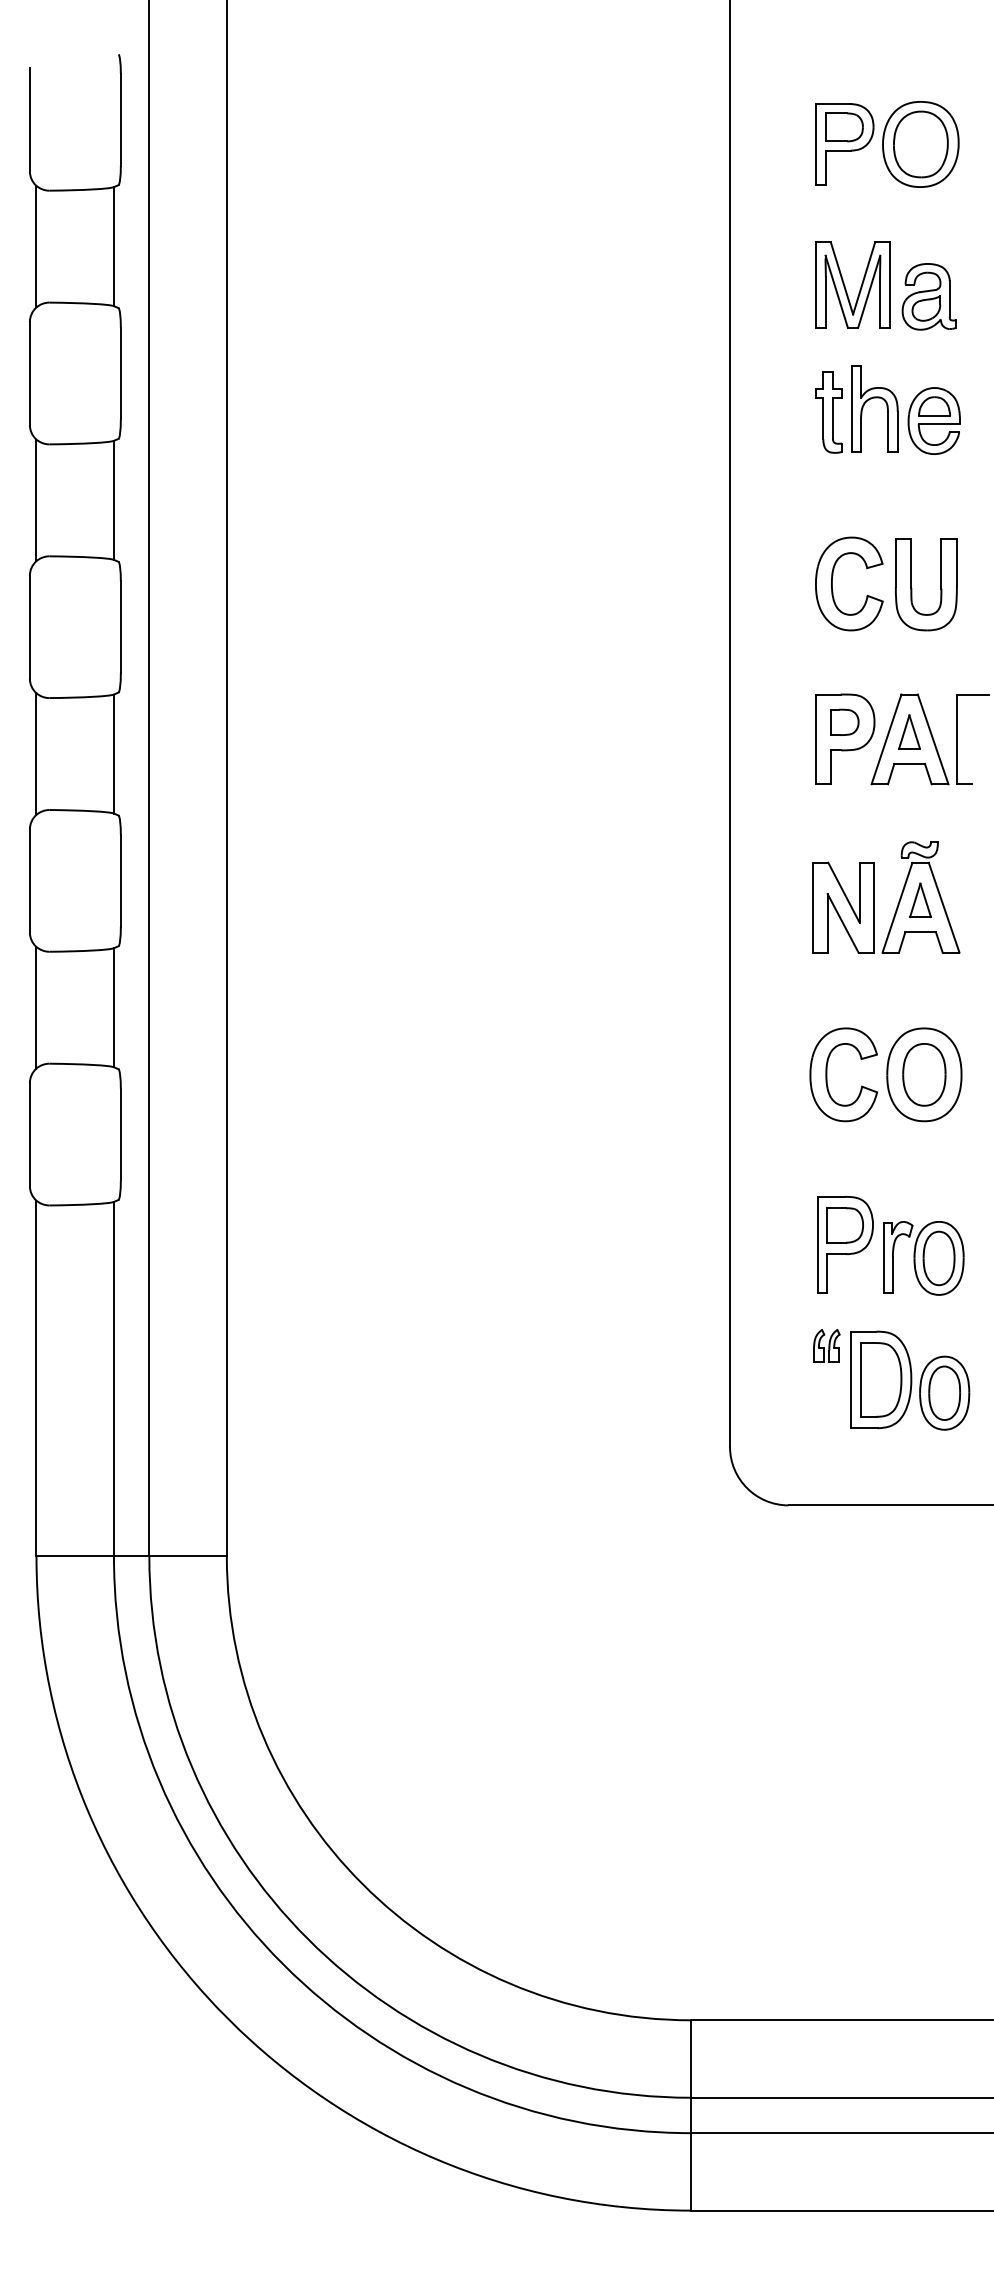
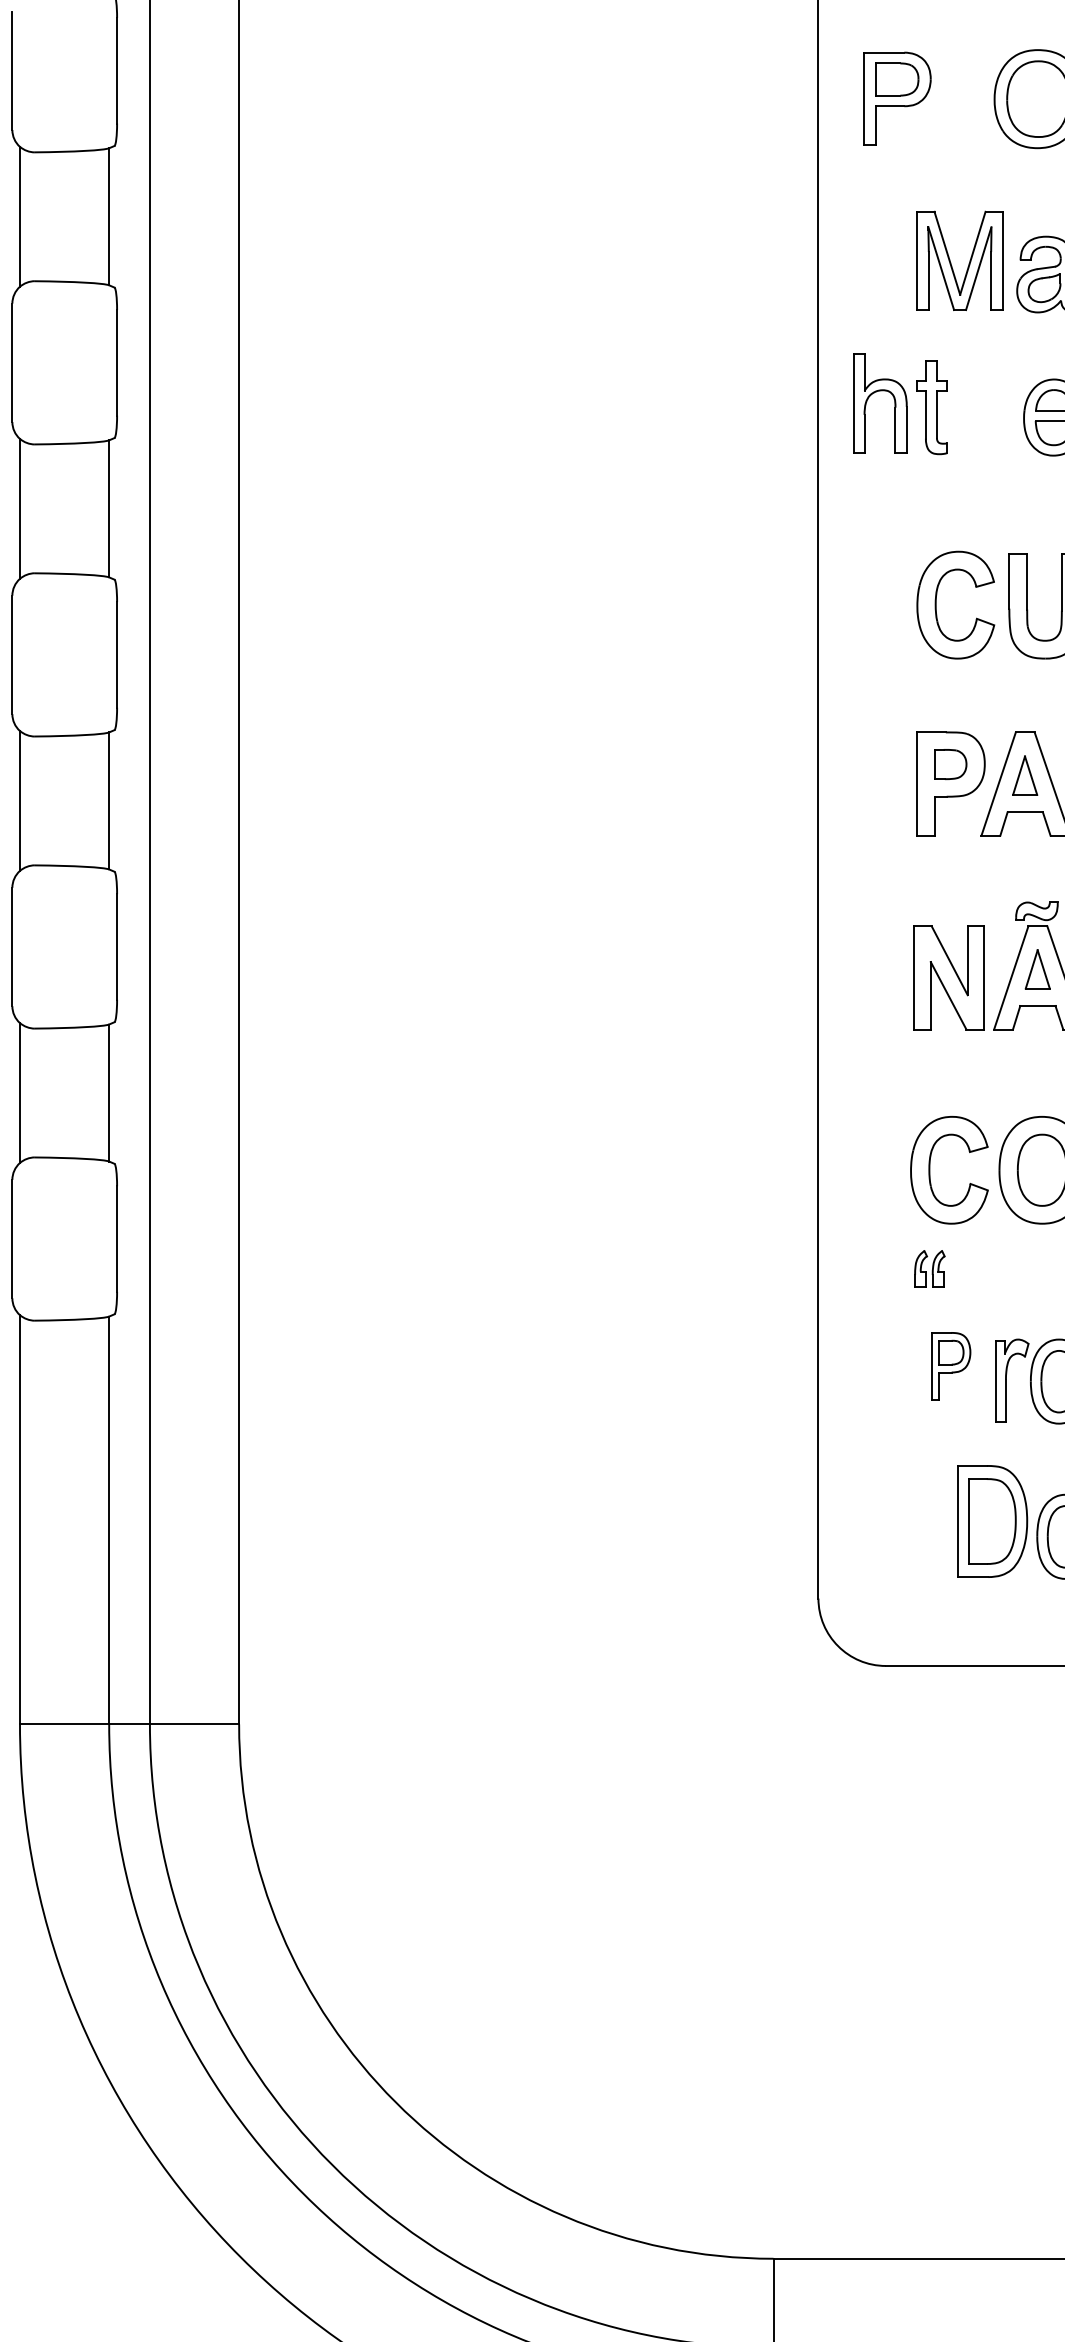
part: (844, 144) -> (897, 99), moved
part: (869, 400) -> (874, 393), moved
part: (845, 1244) -> (951, 1365), size x0.6
part: (826, 1345) -> (929, 1268), moved

